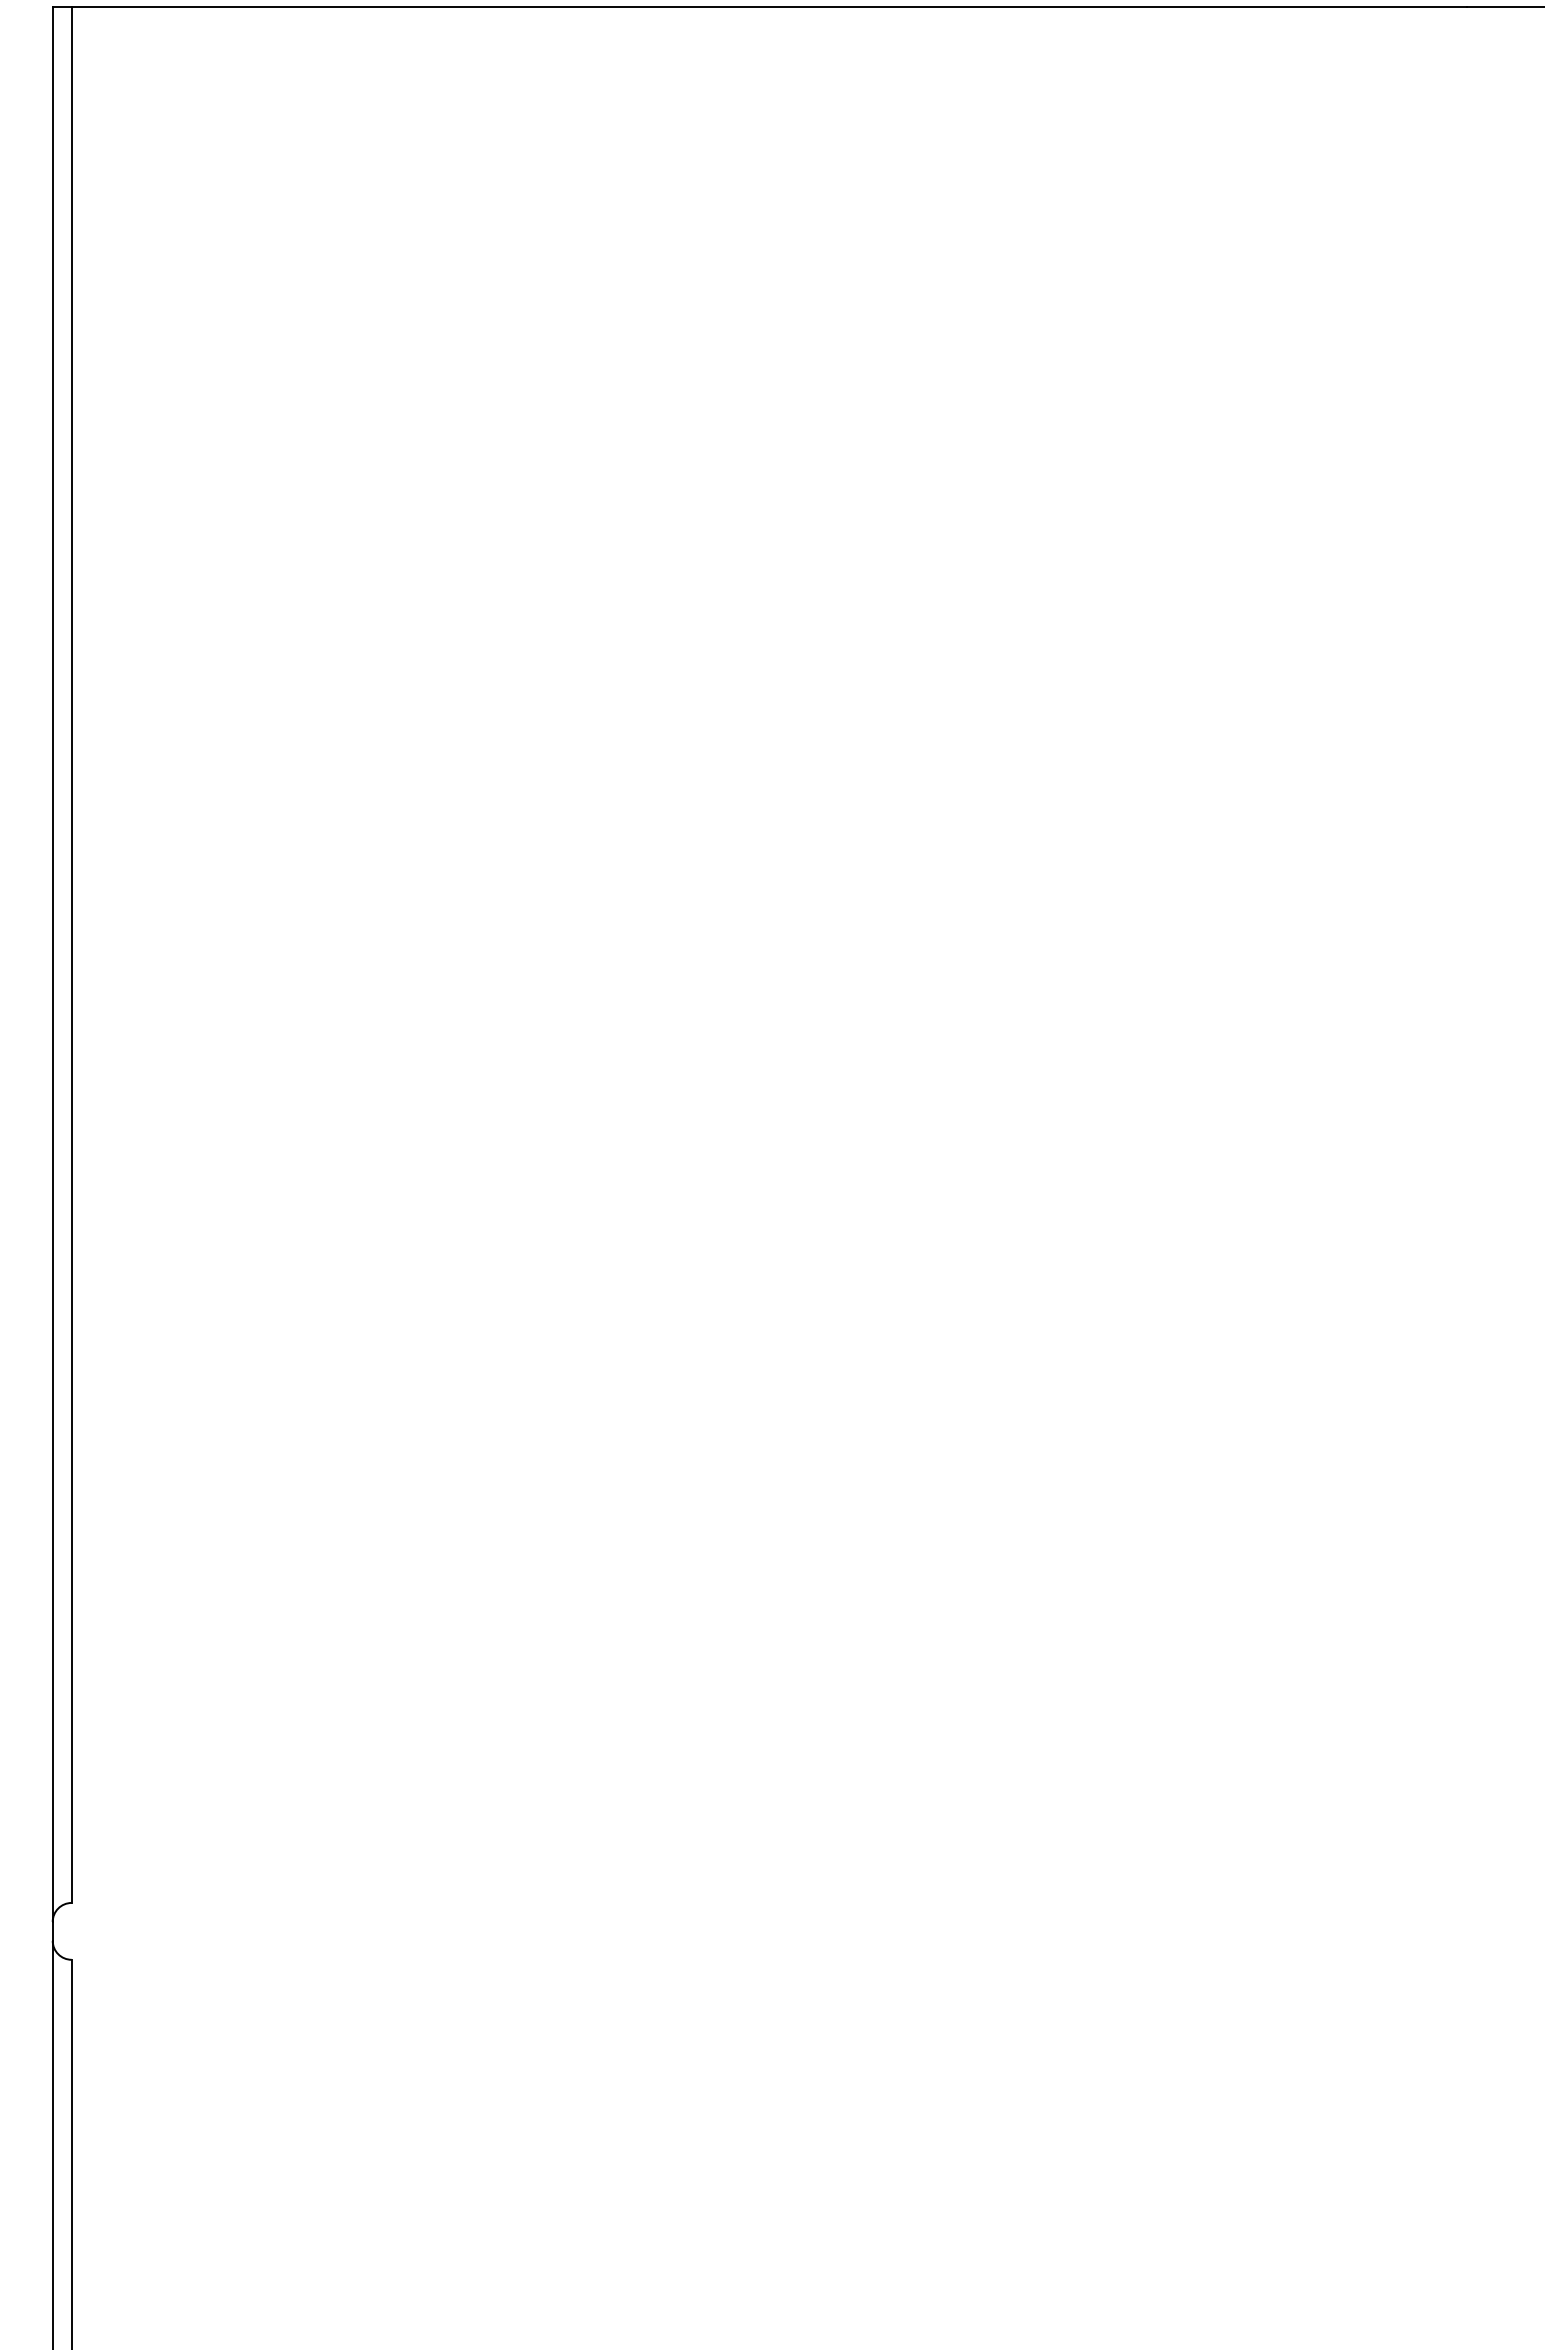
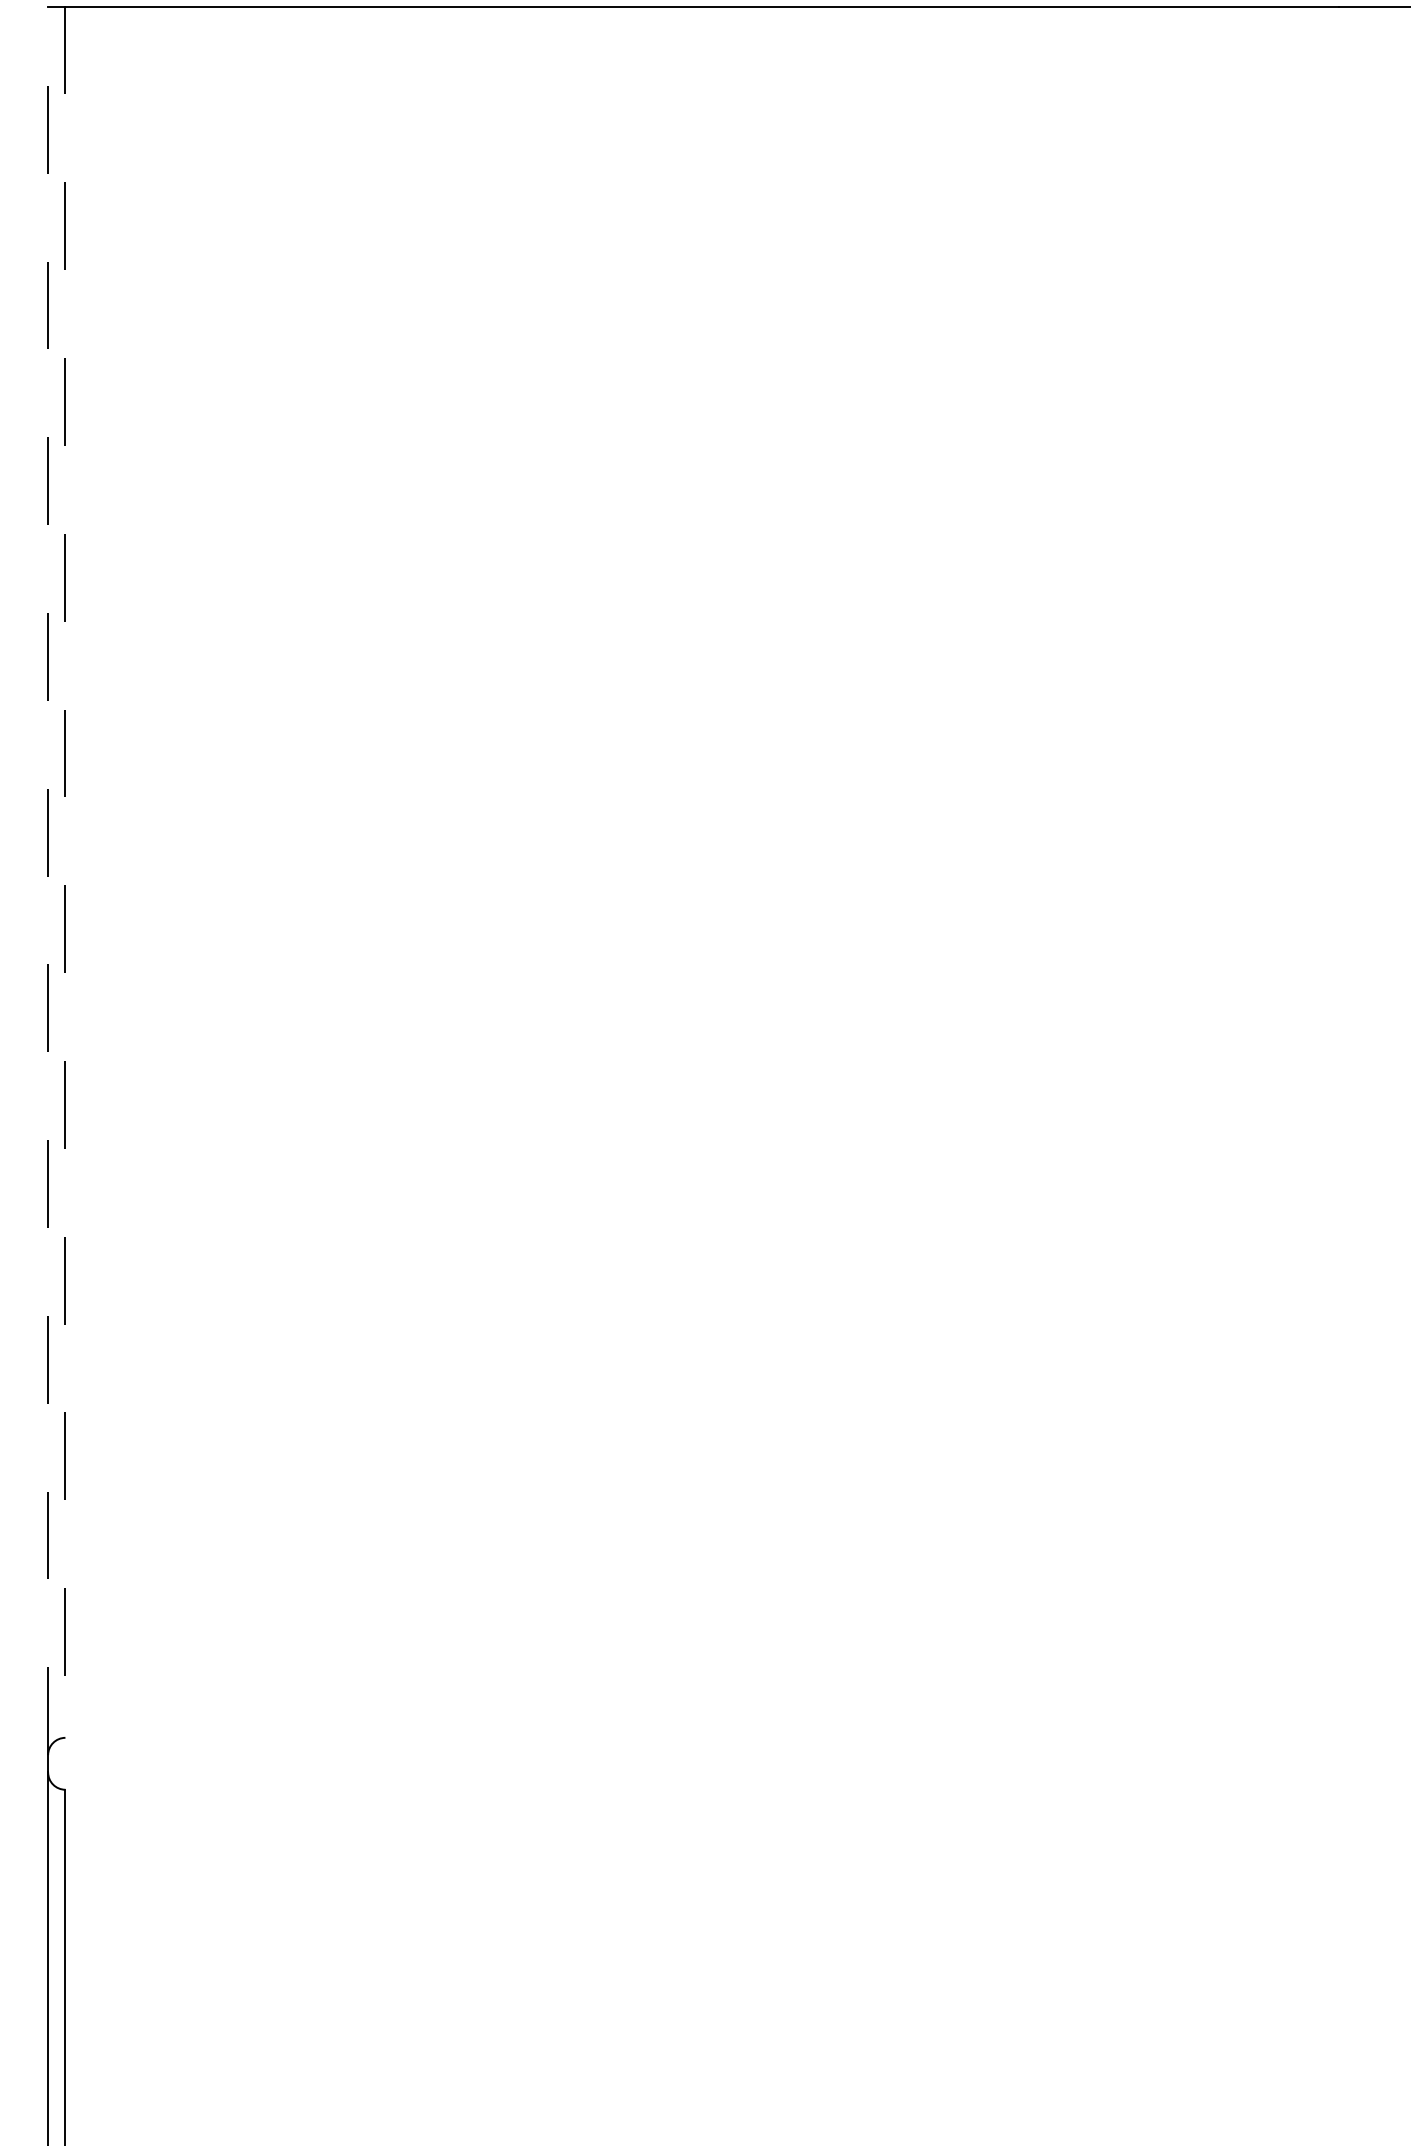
line: (71, 955) -> (65, 872), solid -> dashed
line: (52, 964) -> (47, 880), solid -> dashed

